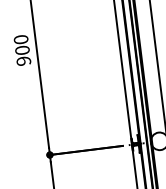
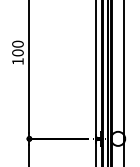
text: (23, 61) -> (17, 61), 900 -> 100

